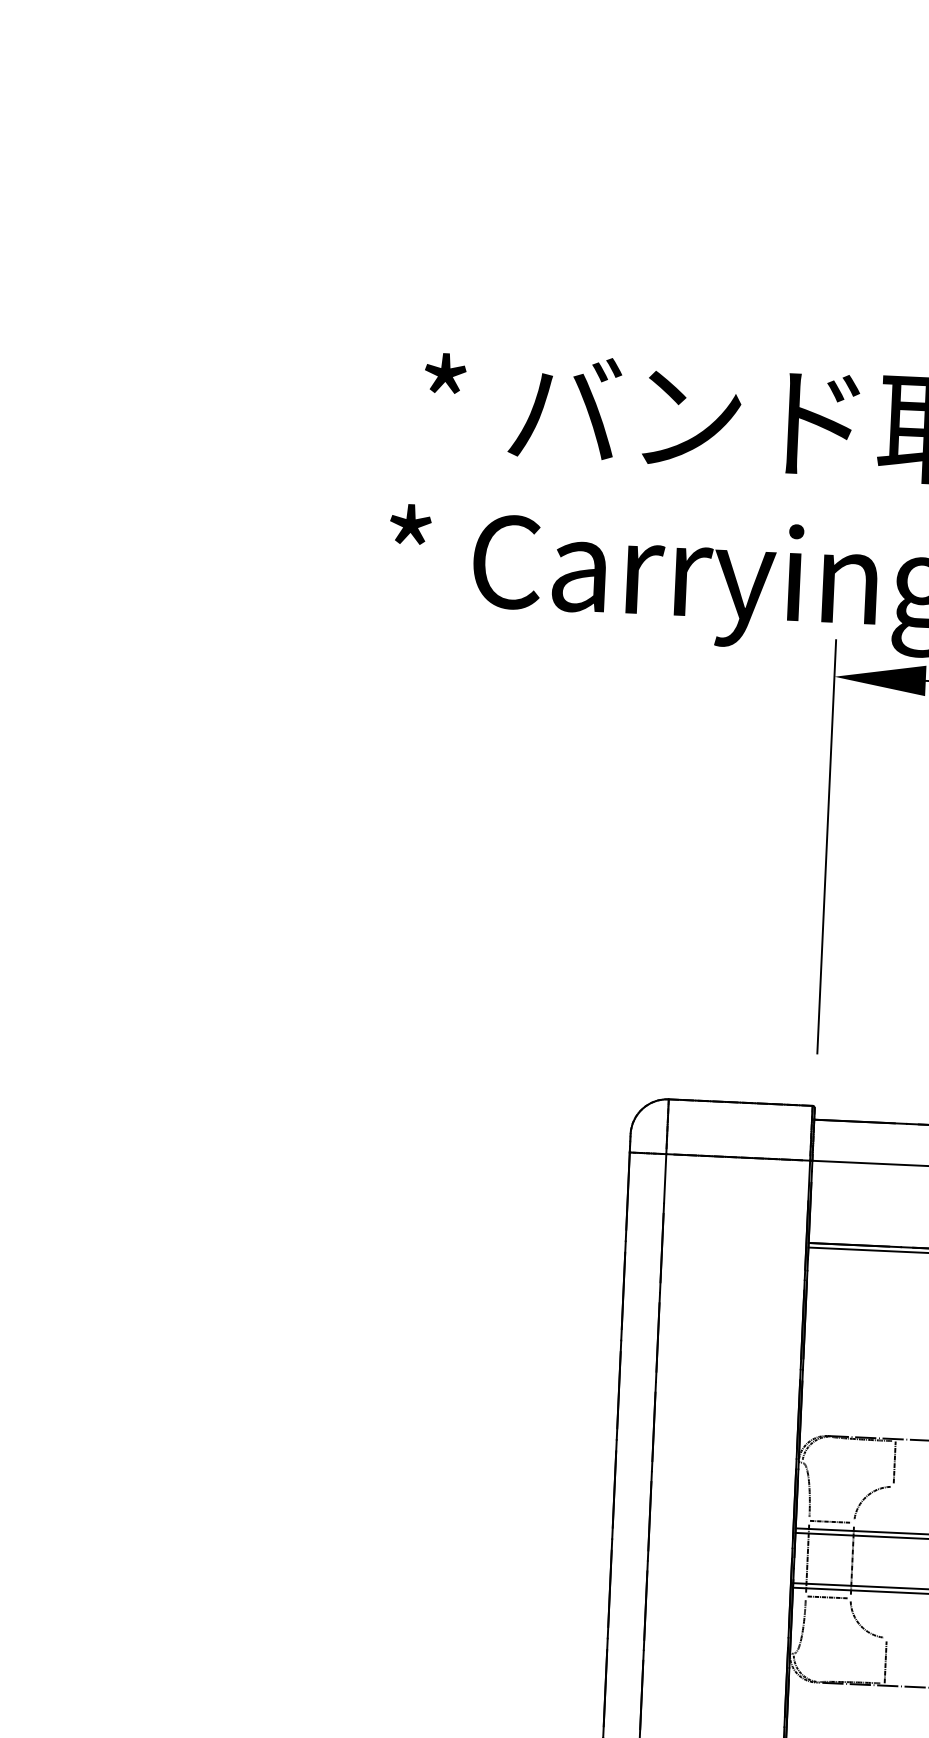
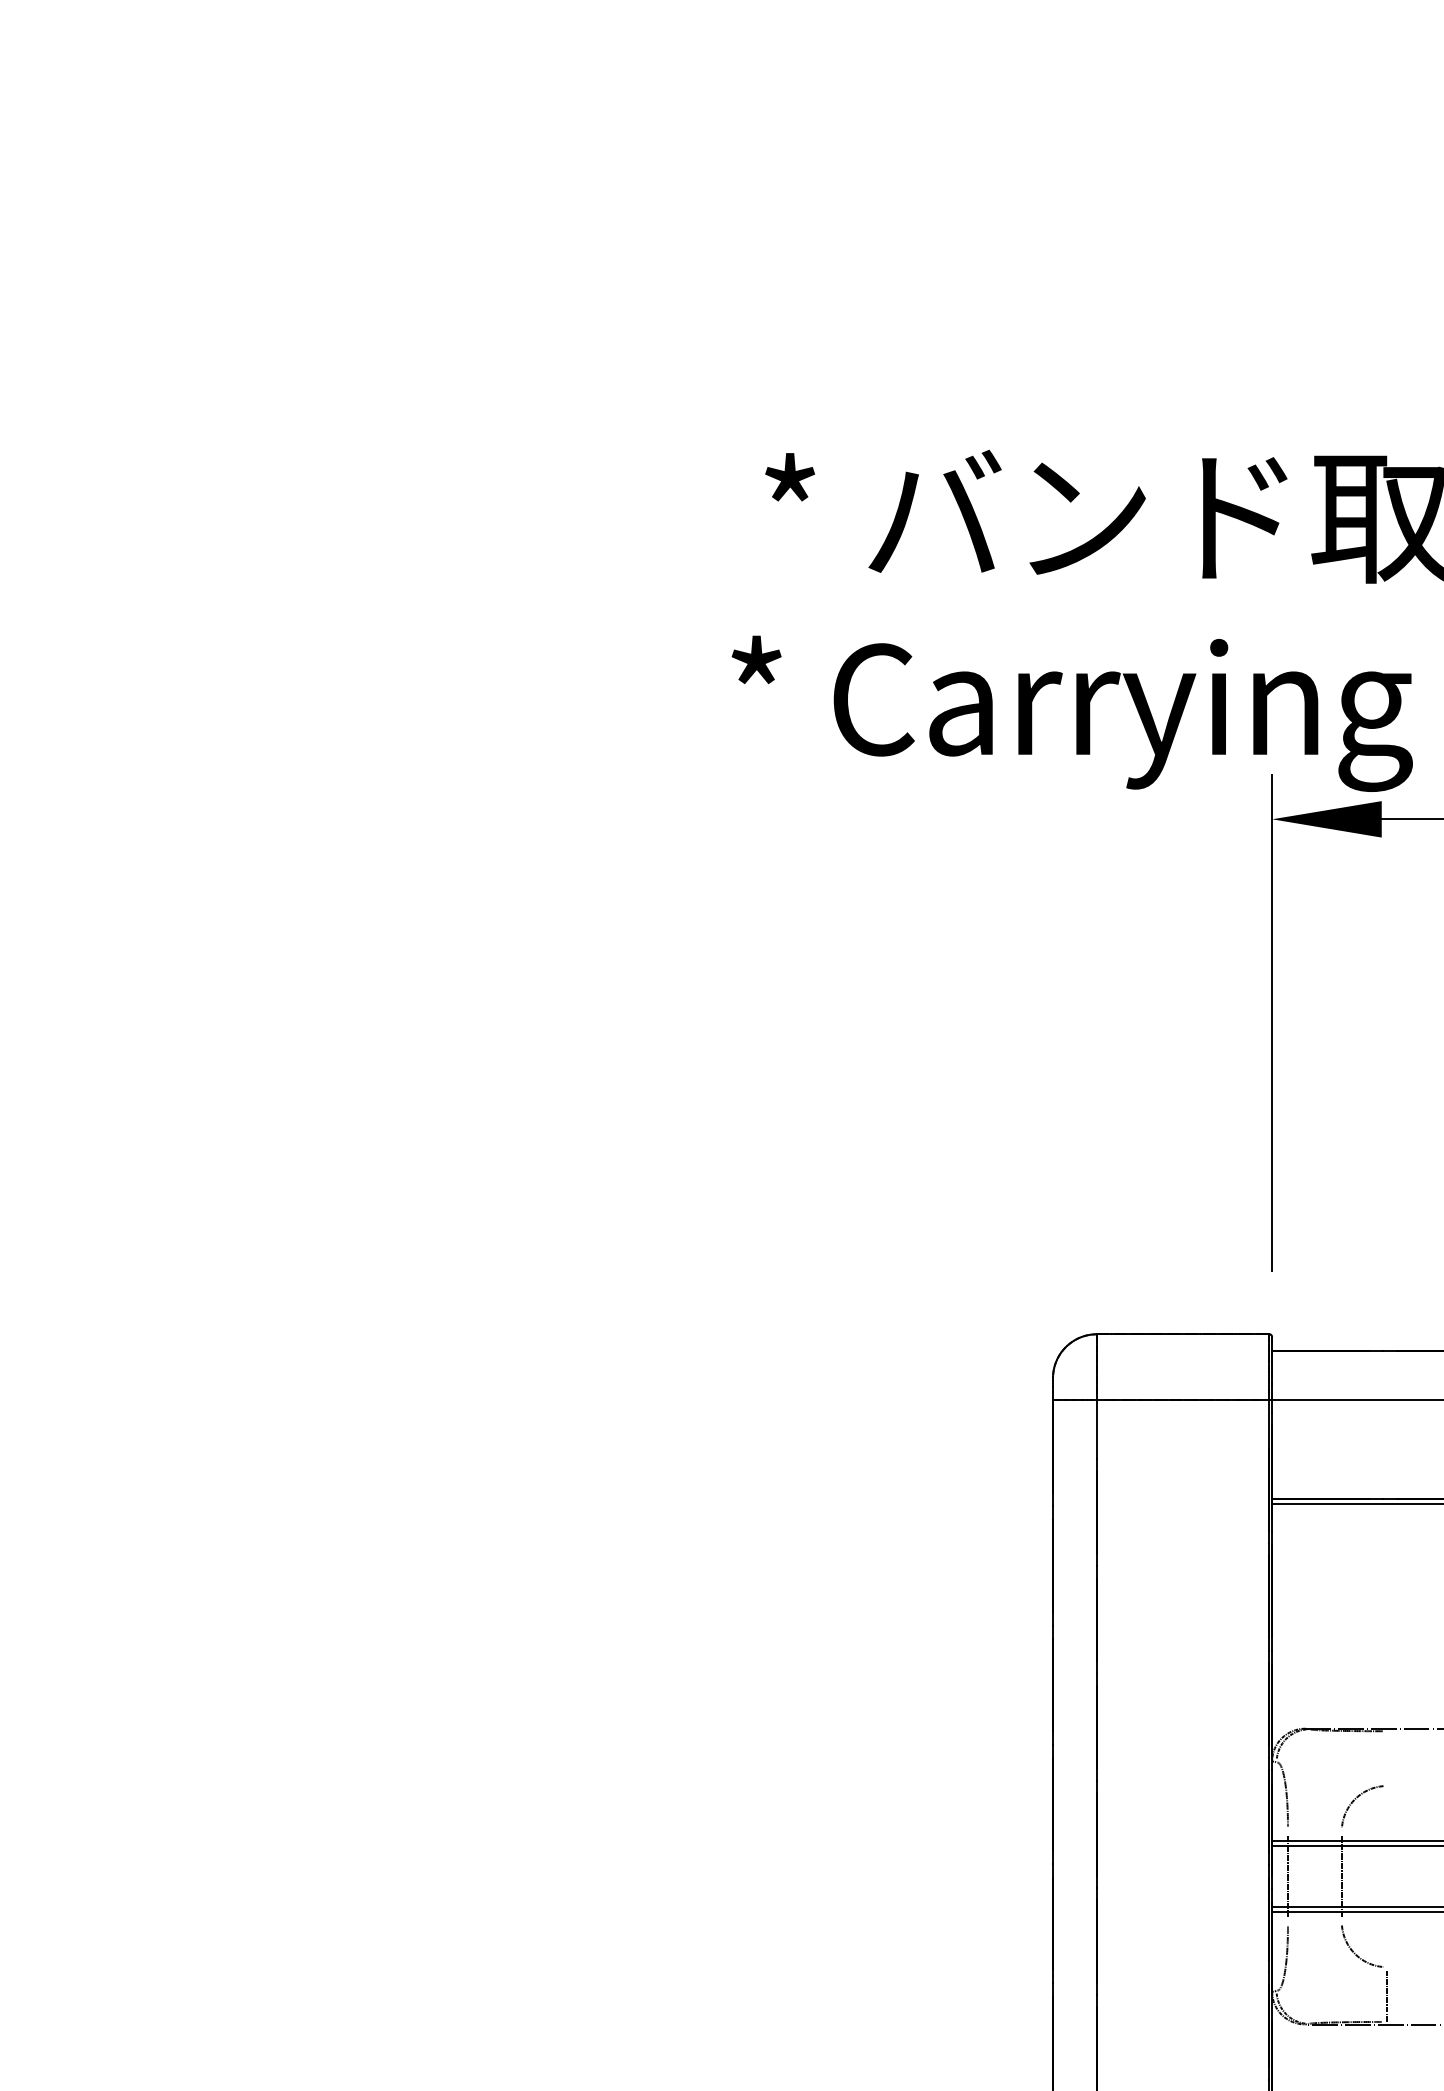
line: (895, 1462) -> (1387, 1756), removed
line: (830, 1522) -> (1313, 1831), removed
line: (827, 1597) -> (1313, 1921), removed

